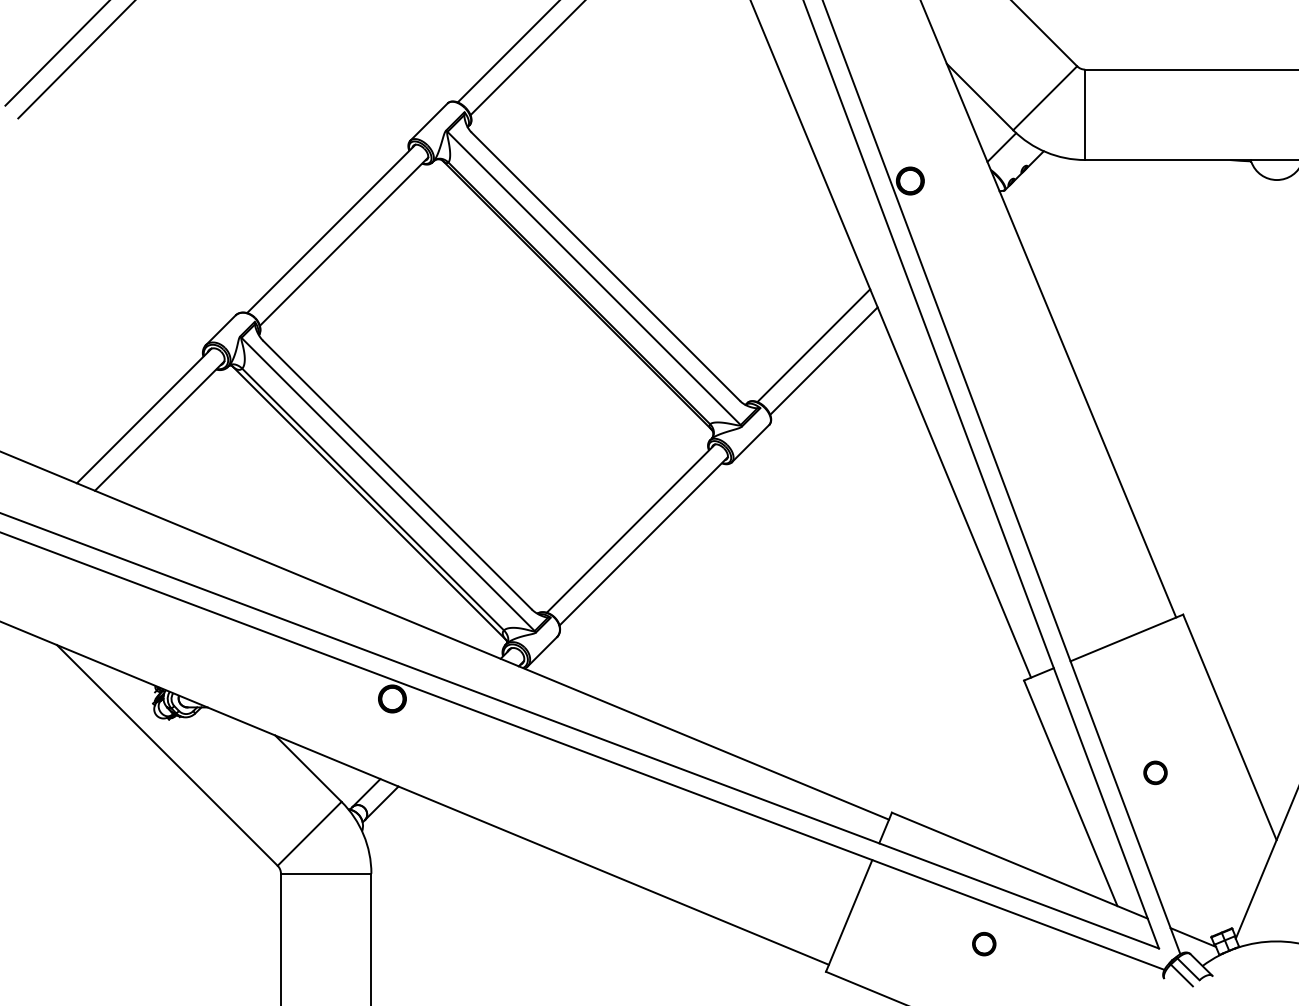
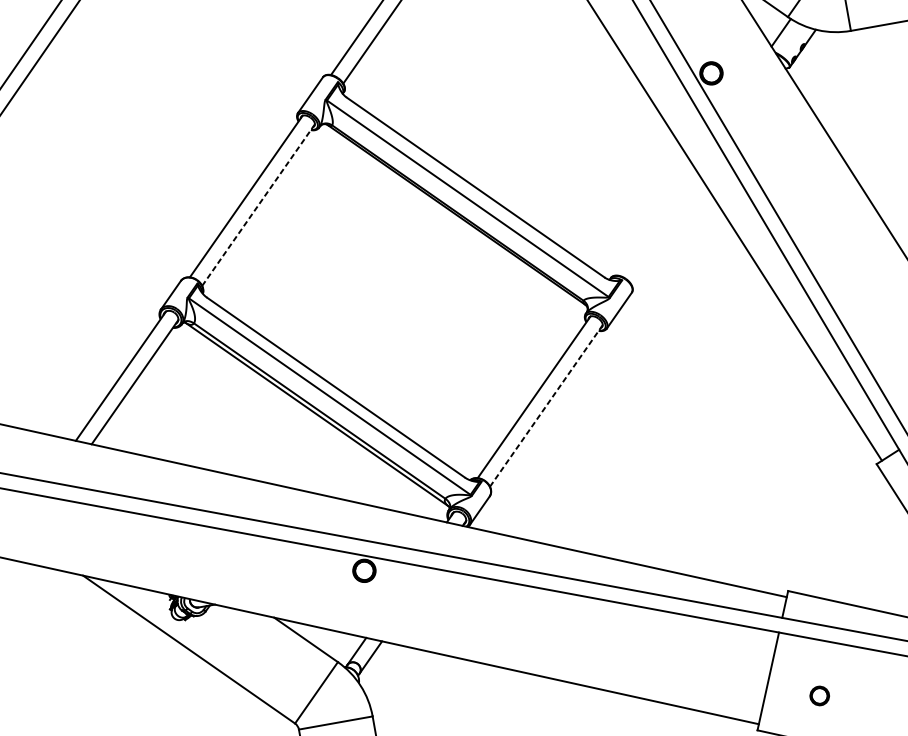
line: (344, 241) -> (258, 204), solid -> dashed
line: (813, 345) -> (656, 221), removed
line: (823, 360) -> (666, 232), removed
line: (644, 541) -> (547, 405), solid -> dashed
part: (984, 944) -> (819, 696), moved

